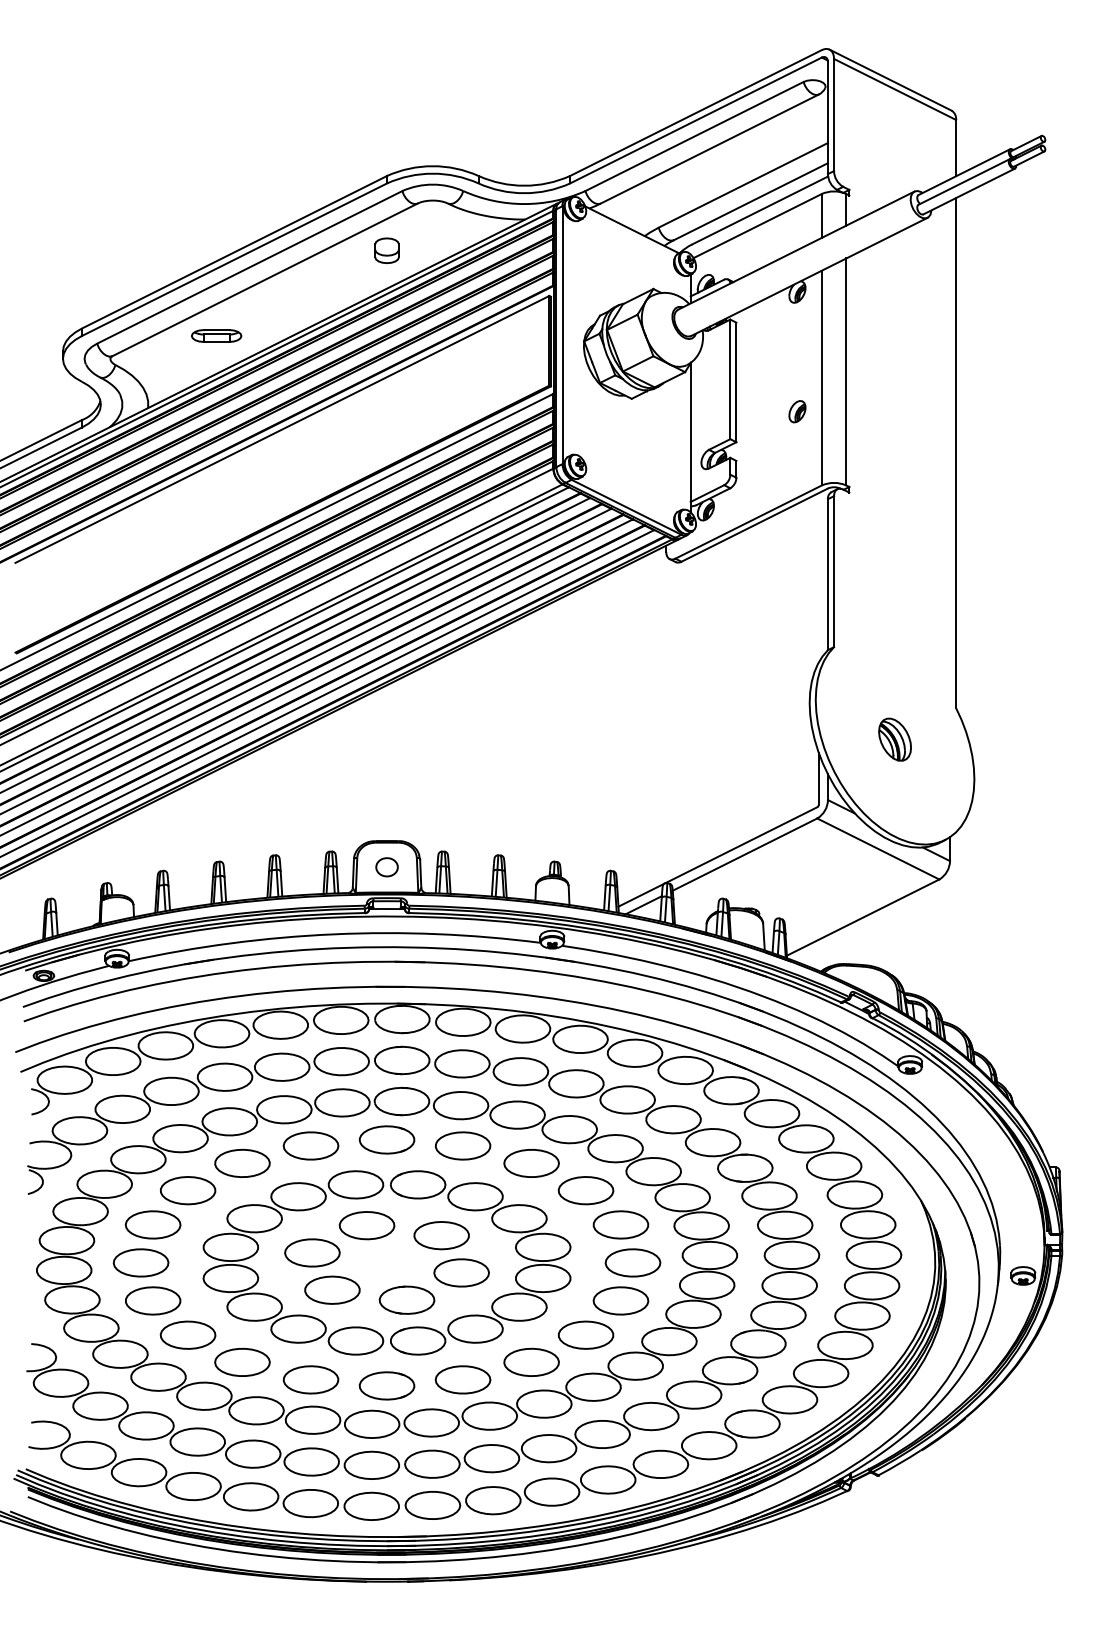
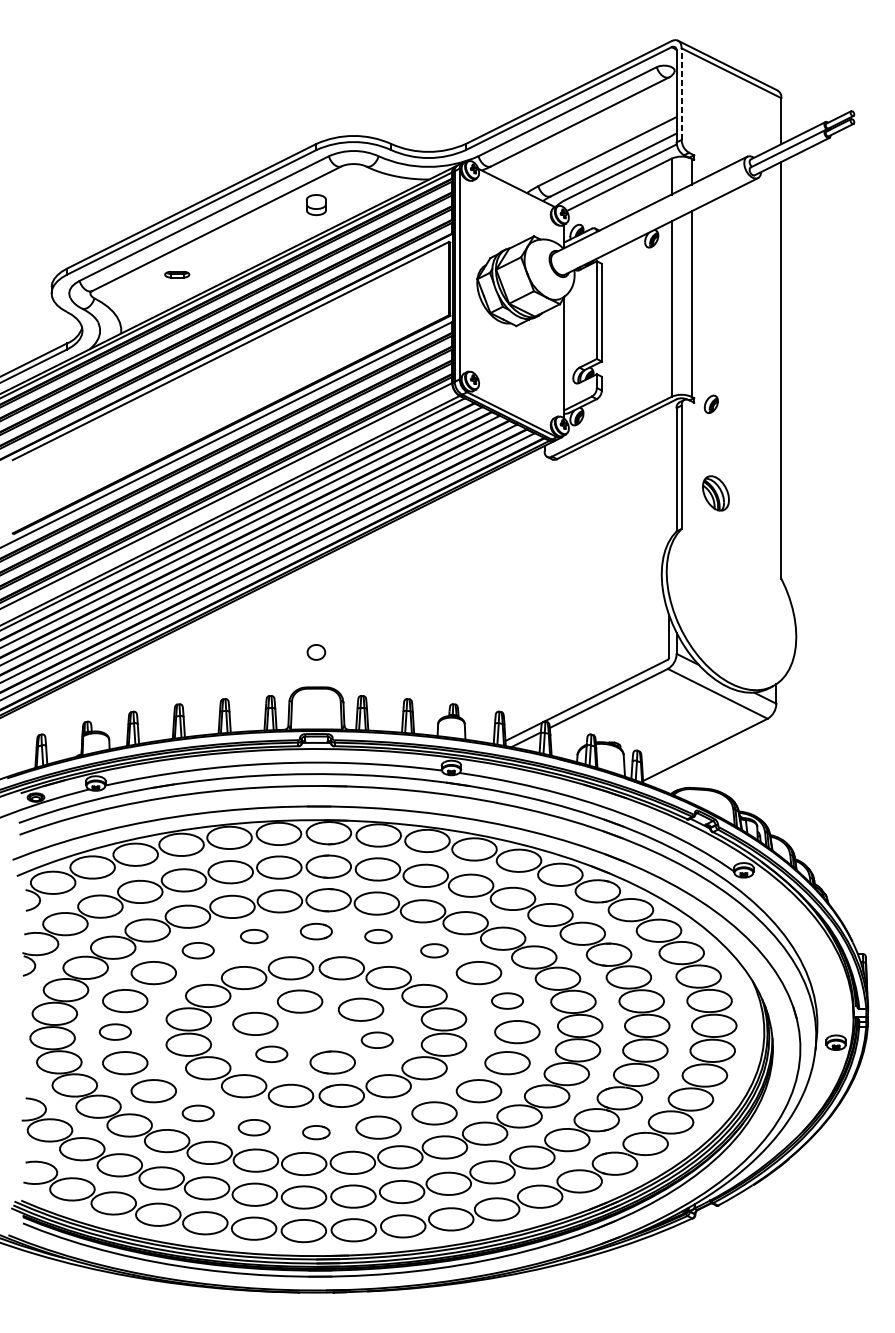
line: (834, 114) -> (682, 93), solid -> dashed
part: (216, 335) -> (177, 274), size x0.6
part: (797, 411) -> (711, 404), moved
part: (894, 739) -> (715, 493), moved
part: (386, 867) -> (315, 652), moved
part: (386, 1139) -> (315, 931), size x0.7
part: (310, 1145) -> (253, 936), size x0.6
part: (462, 1145) -> (378, 936), size x0.6
part: (242, 1162) -> (198, 950), size x0.7
part: (531, 1163) -> (434, 950), size x0.6
part: (620, 1224) -> (507, 1000), size x0.7
part: (140, 1262) -> (114, 1031), size x0.7
part: (461, 1272) -> (377, 1039), size x0.7
part: (332, 1289) -> (271, 1053), size x0.7
part: (242, 1362) -> (198, 1113), size x0.7
part: (310, 1379) -> (253, 1127), size x0.7
part: (386, 1385) -> (315, 1132), size x0.6

